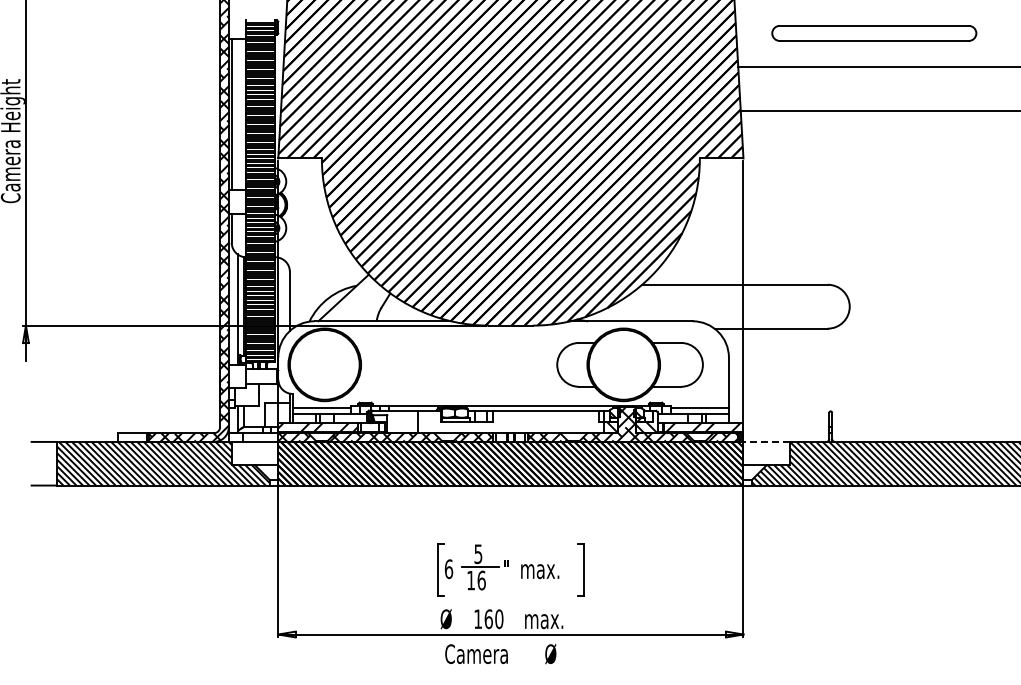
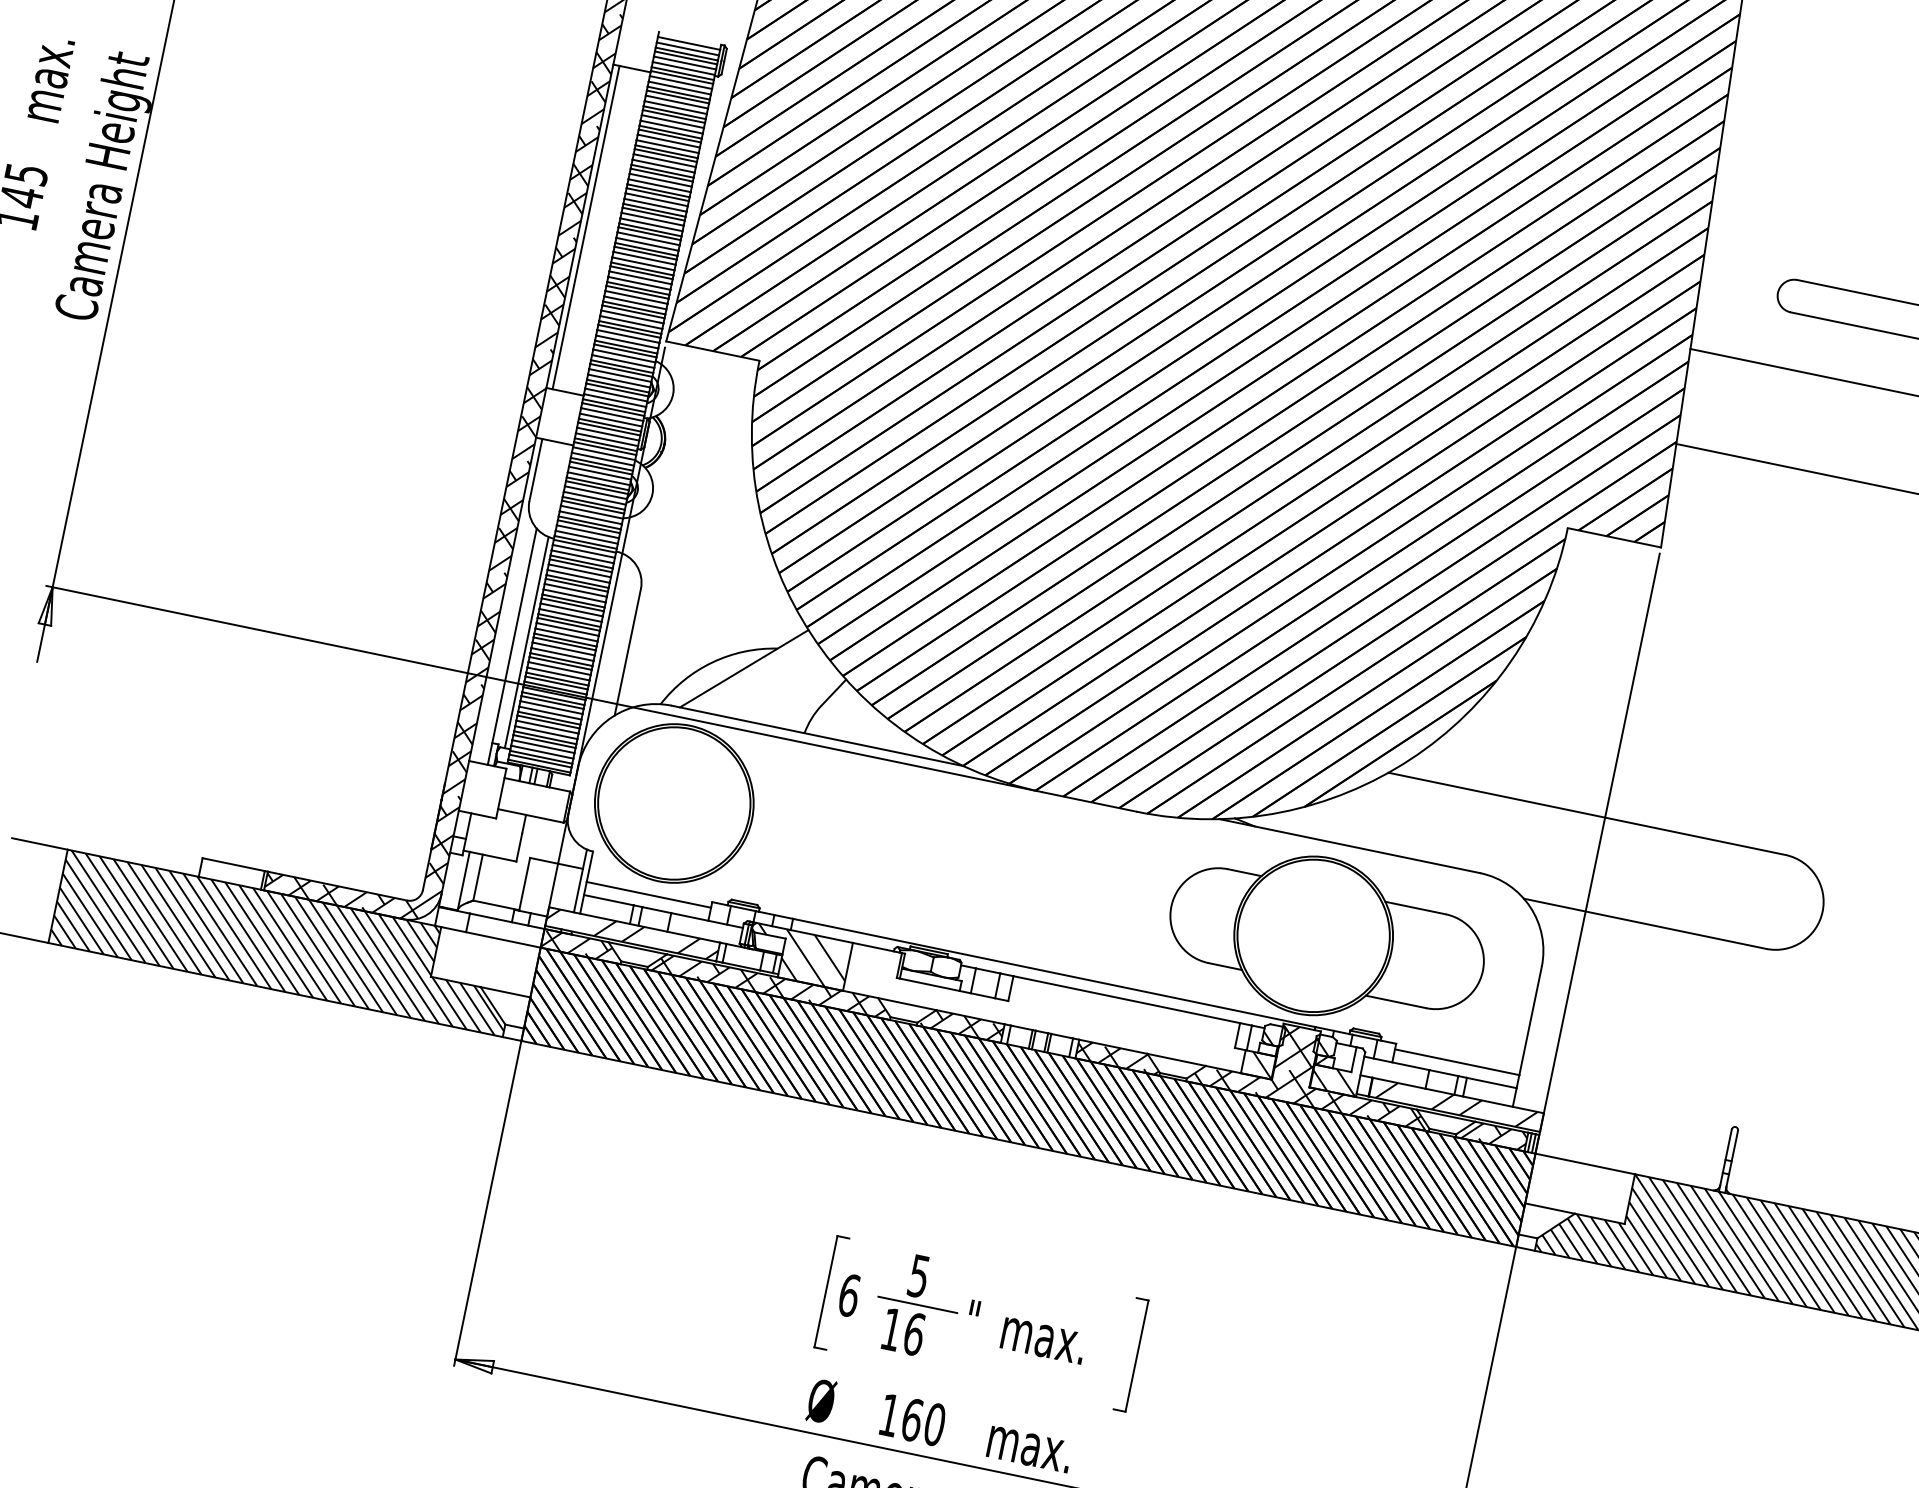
hatch: (395, 421) -> (800, 955), added
line: (766, 441) -> (1584, 1162), dashed -> solid

